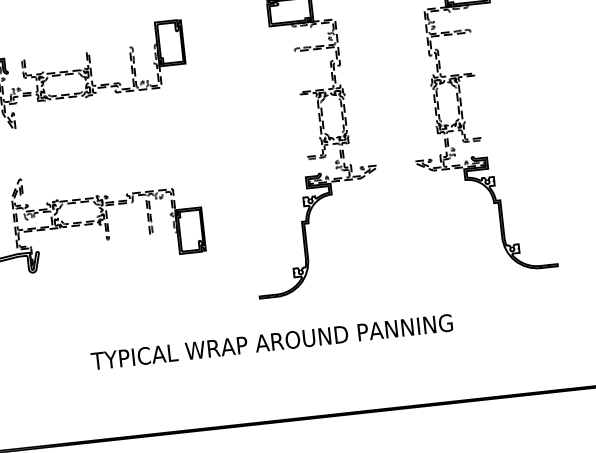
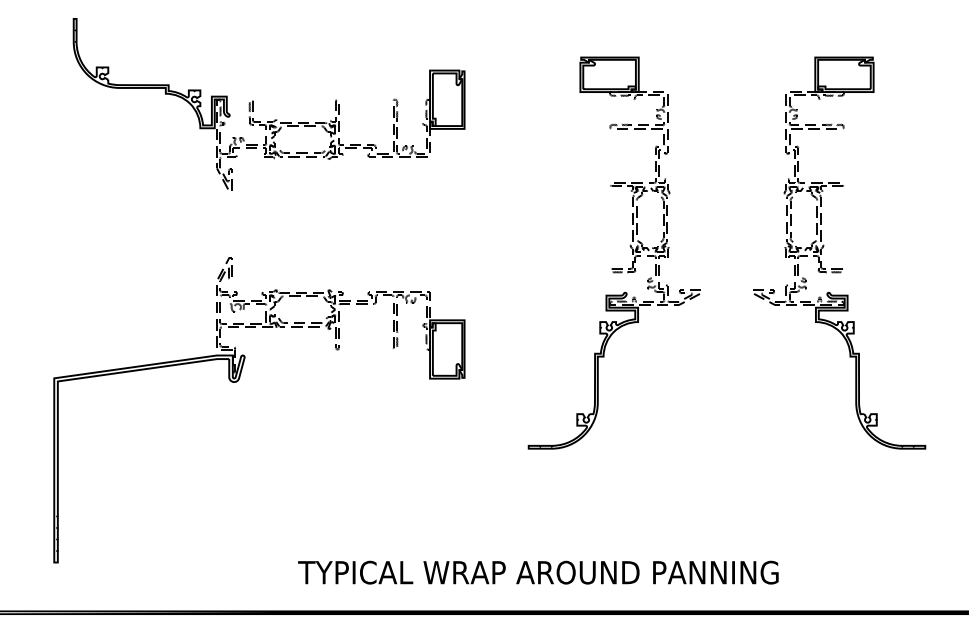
text: (272, 342) -> (538, 572), moved

